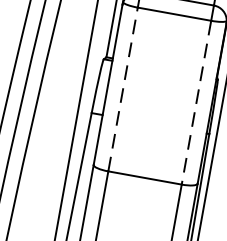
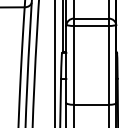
line: (122, 87) -> (73, 64), dashed -> solid
line: (197, 103) -> (109, 65), dashed -> solid

